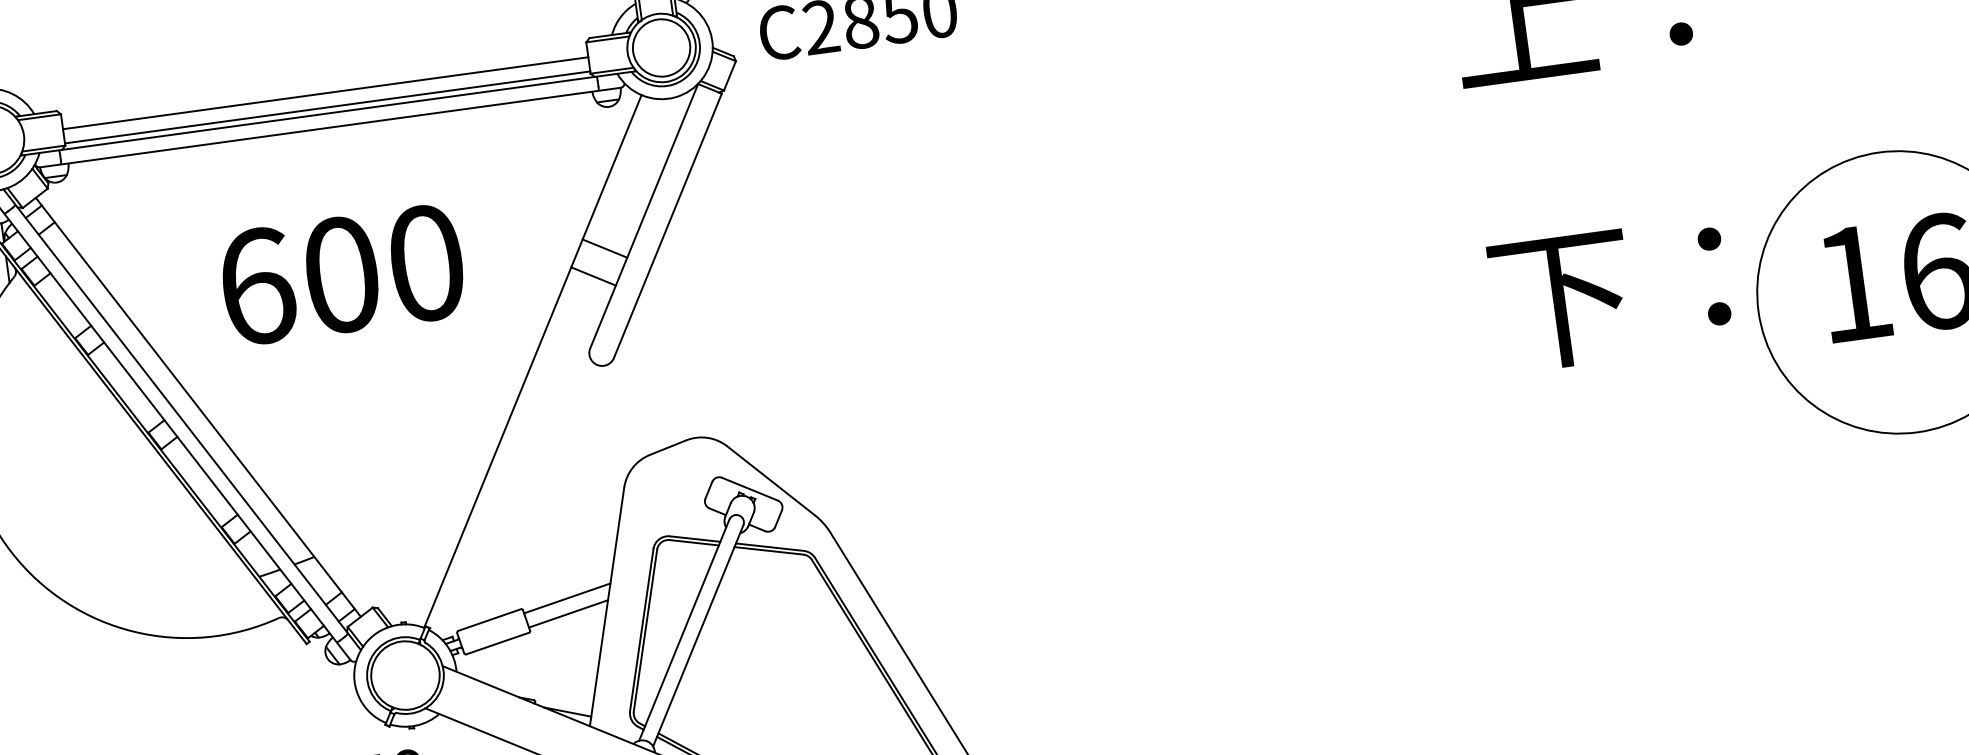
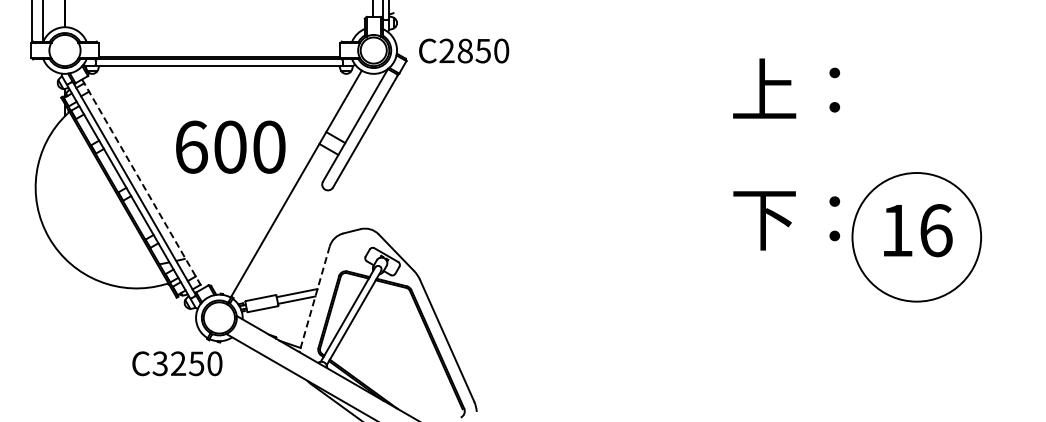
line: (326, 93) -> (219, 50), removed
text: (341, 273) -> (230, 146), moved
line: (198, 408) -> (142, 184), solid -> dashed
line: (606, 607) -> (314, 299), solid -> dashed

